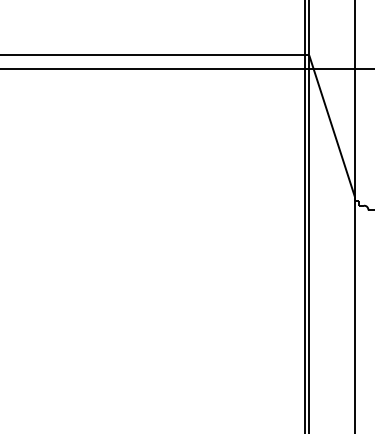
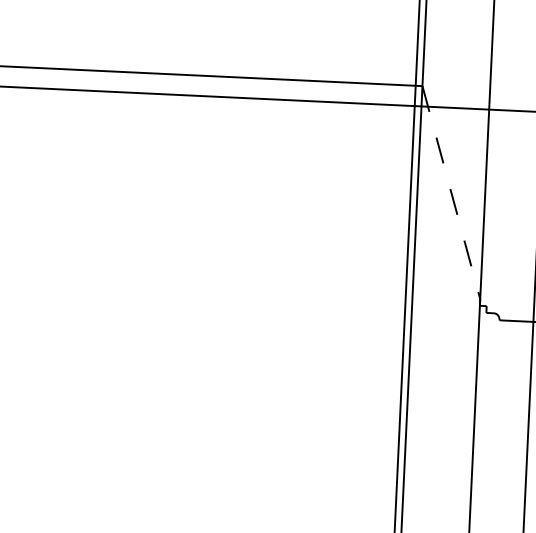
line: (332, 126) -> (451, 193), solid -> dashed

